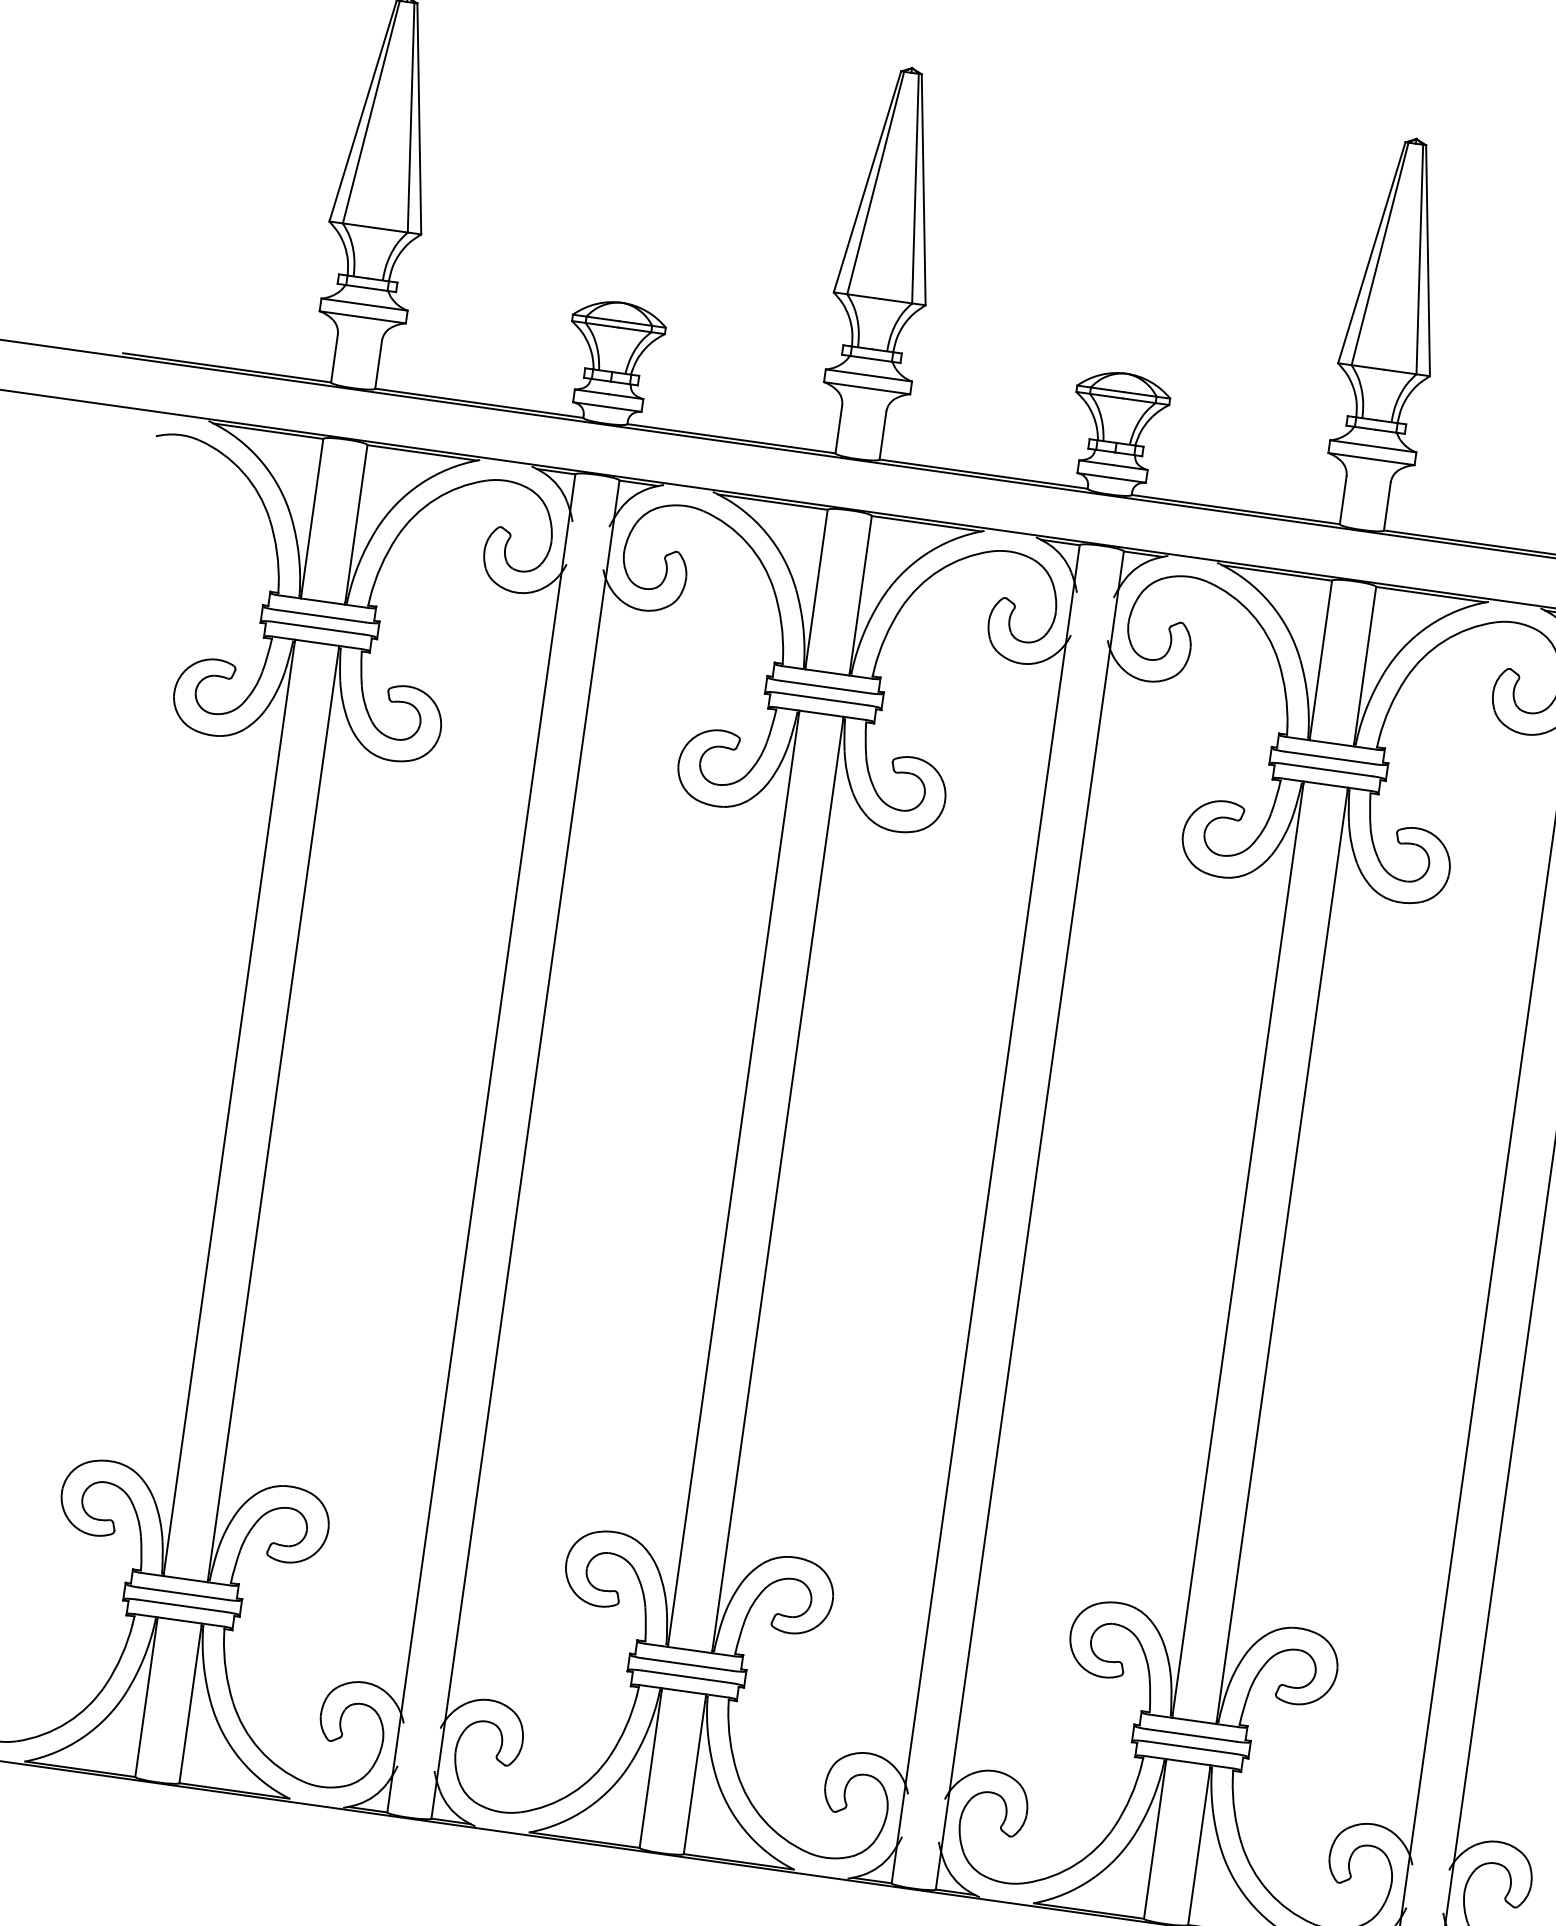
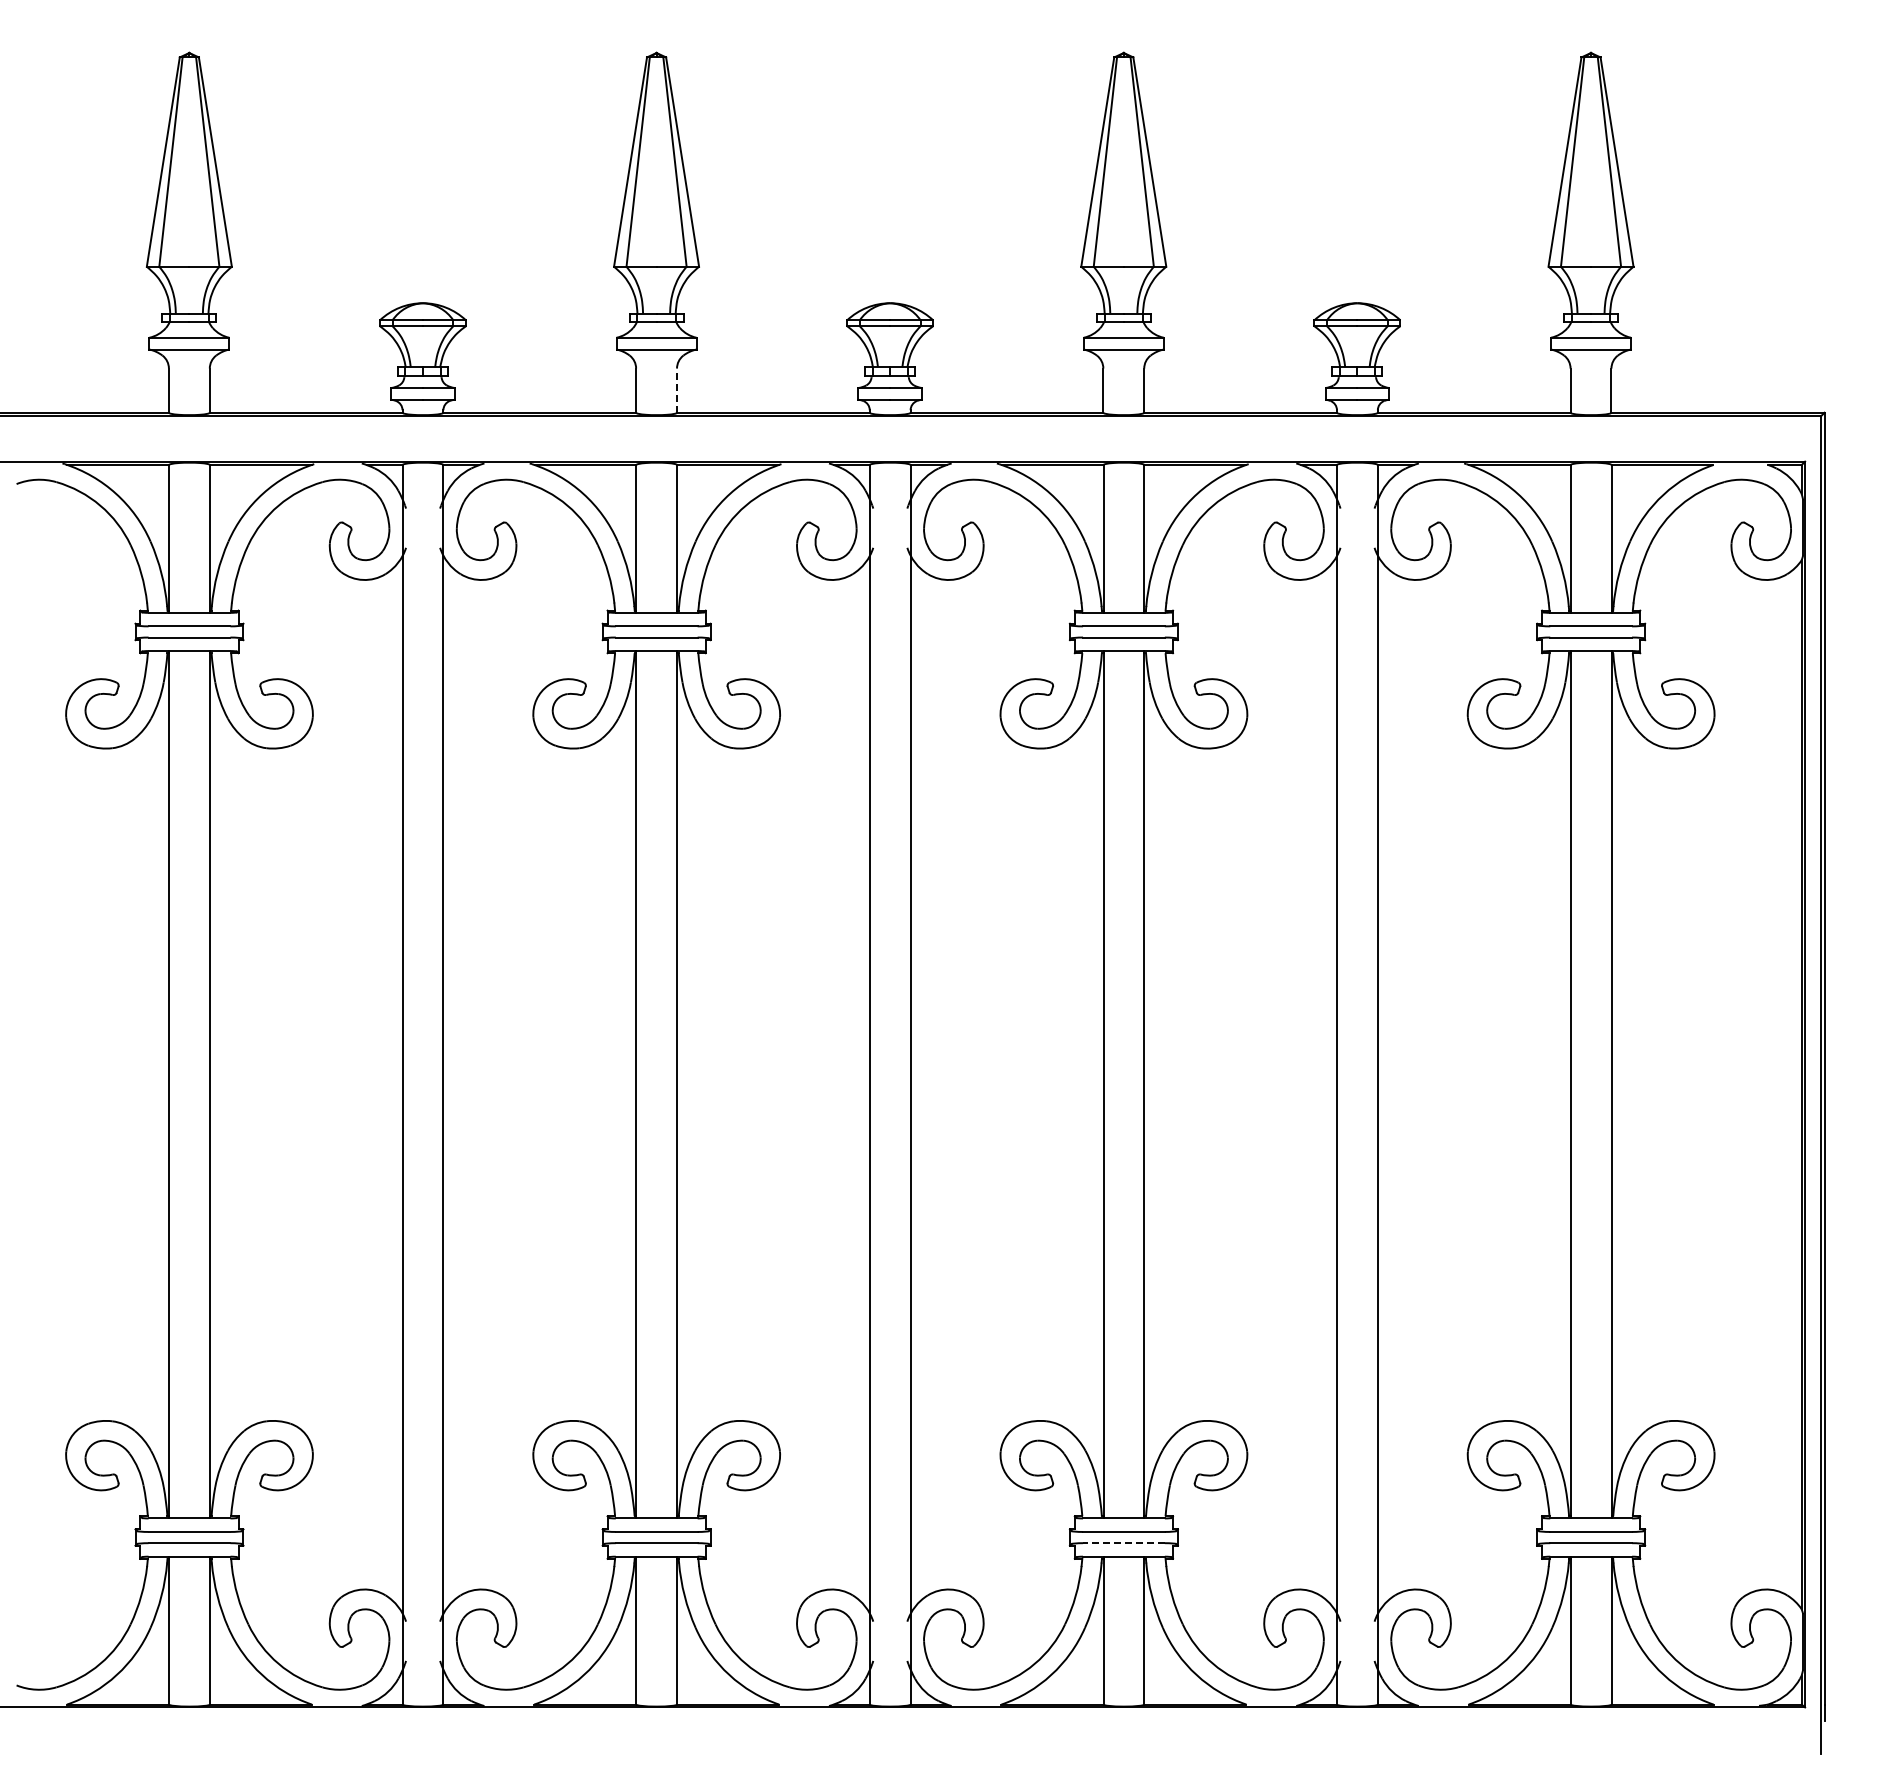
line: (883, 435) -> (677, 390), solid -> dashed
line: (1190, 1747) -> (1123, 1543), solid -> dashed

